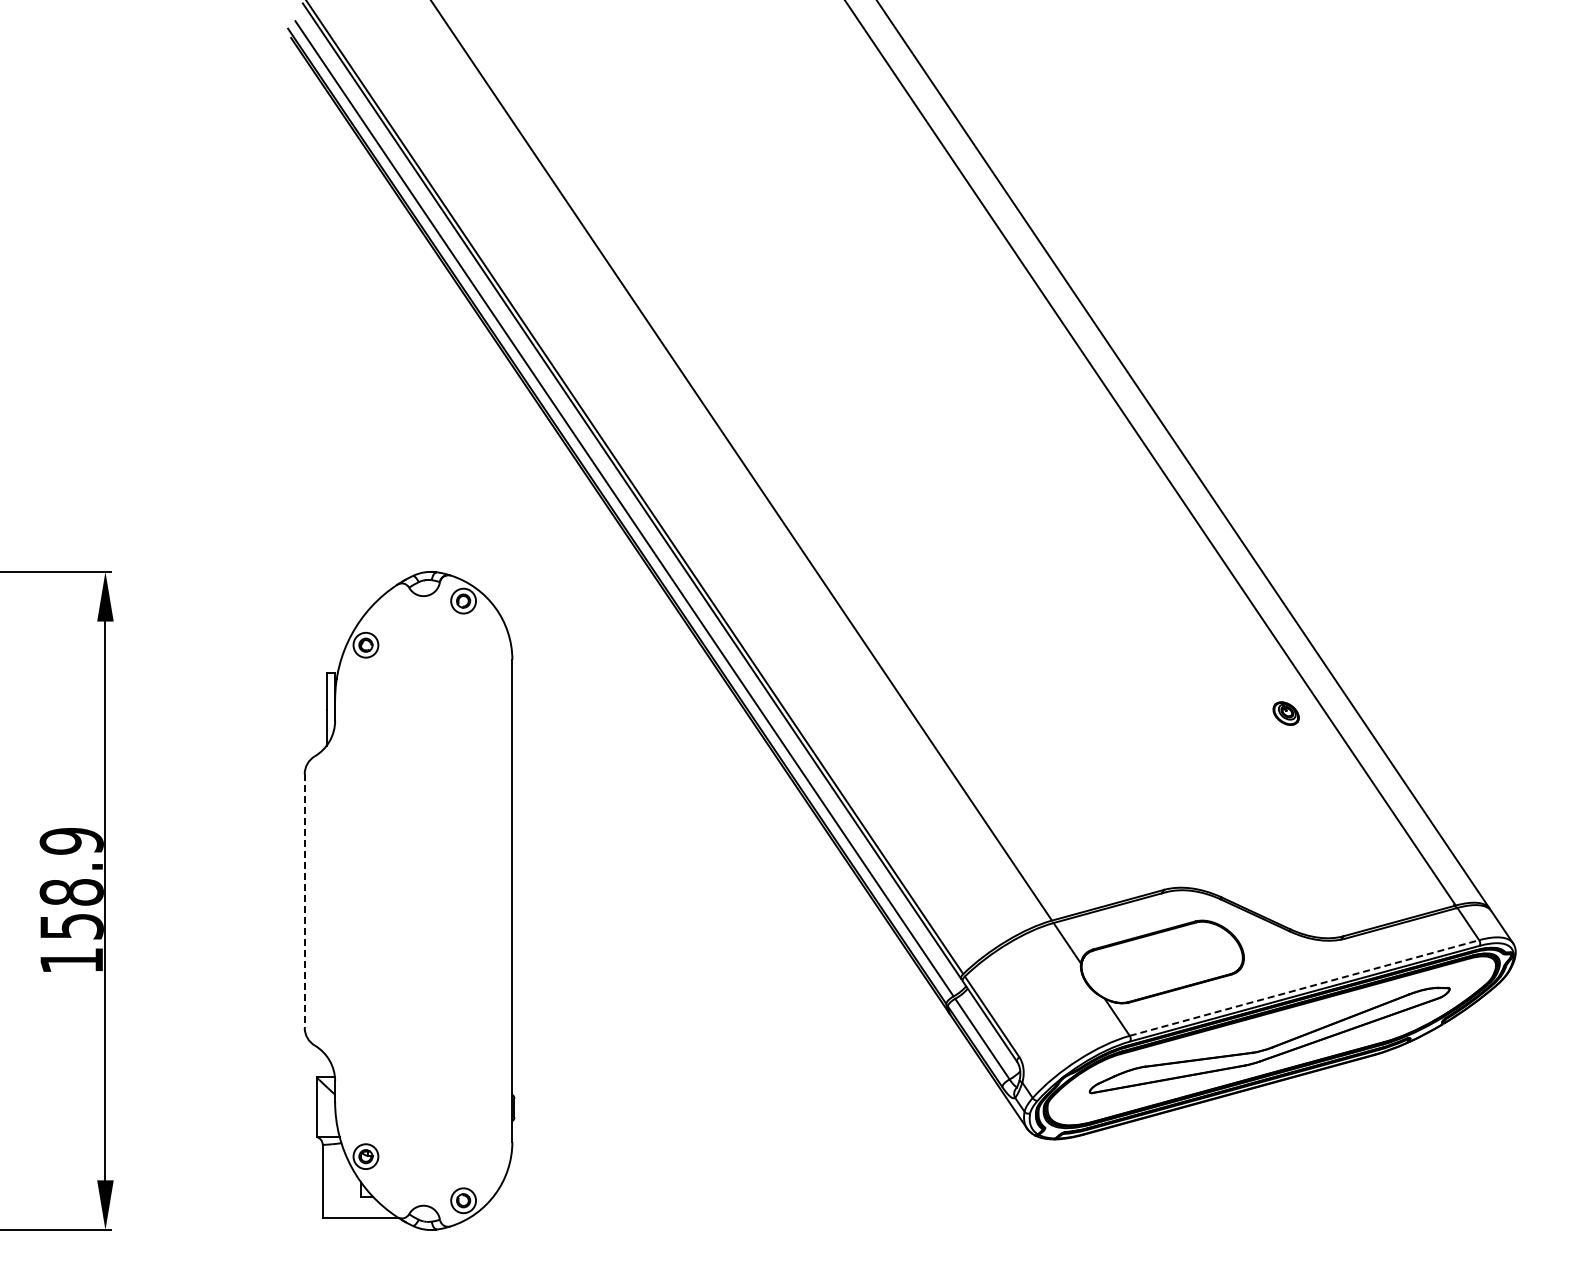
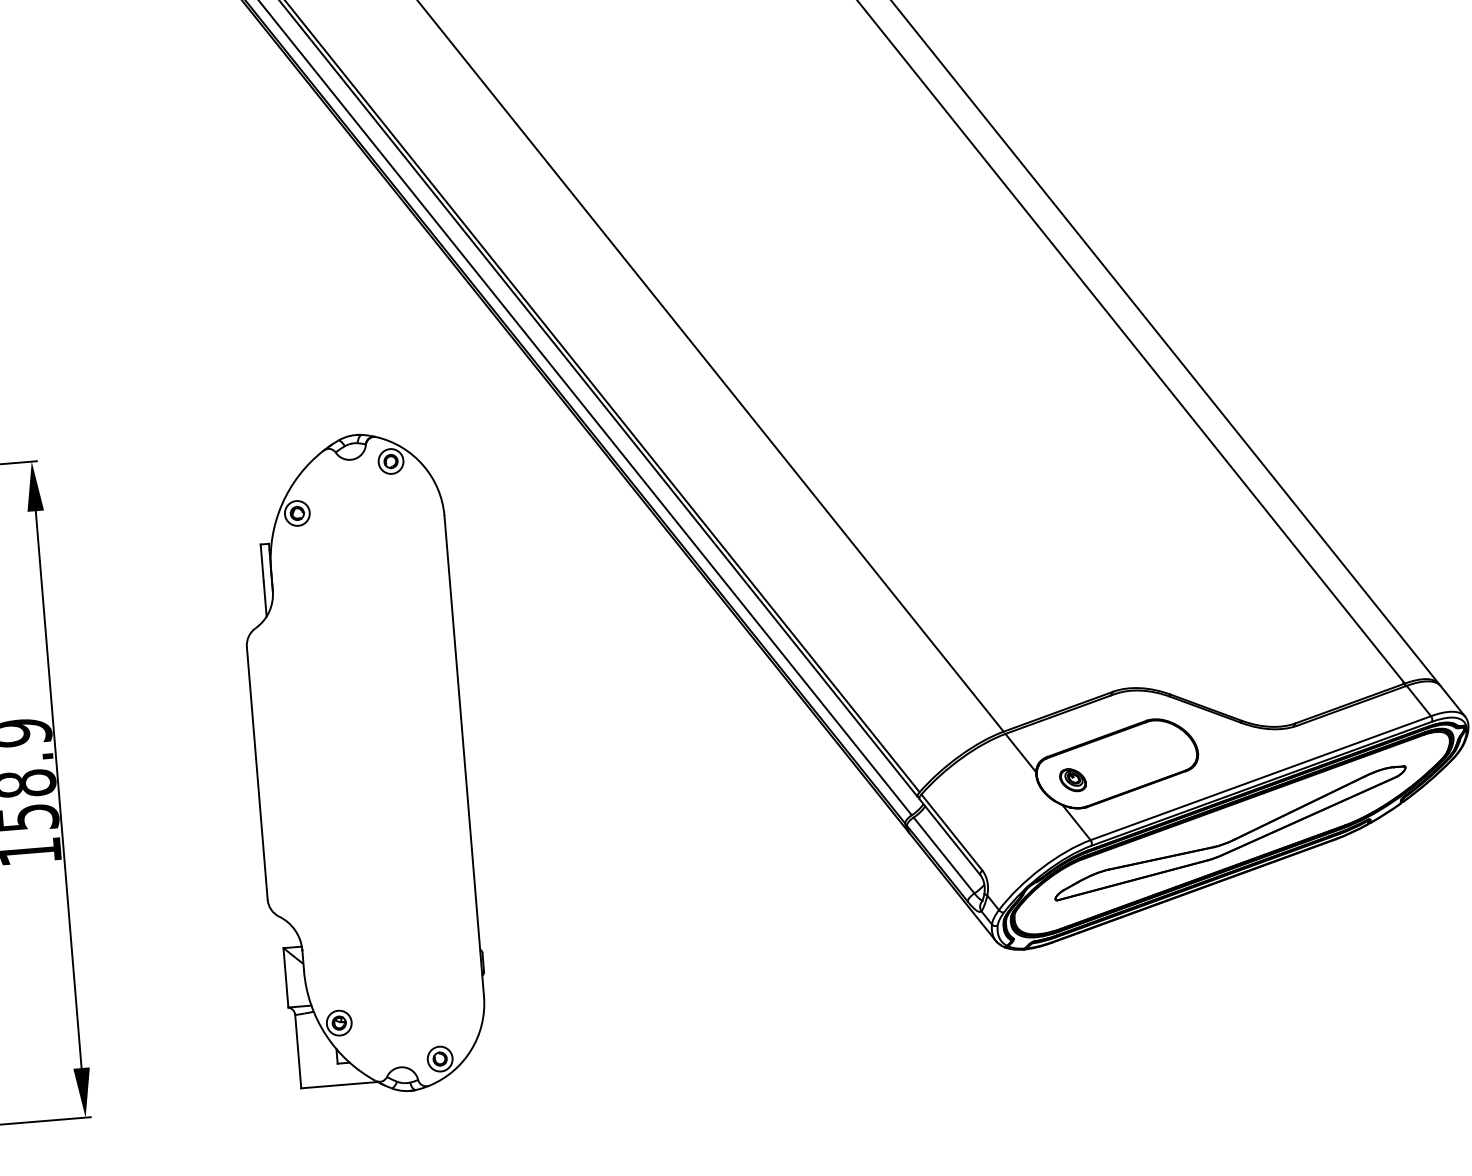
part: (1285, 713) -> (1072, 780), moved
line: (304, 900) -> (257, 772), dashed -> solid
line: (1304, 987) -> (1260, 777), dashed -> solid

